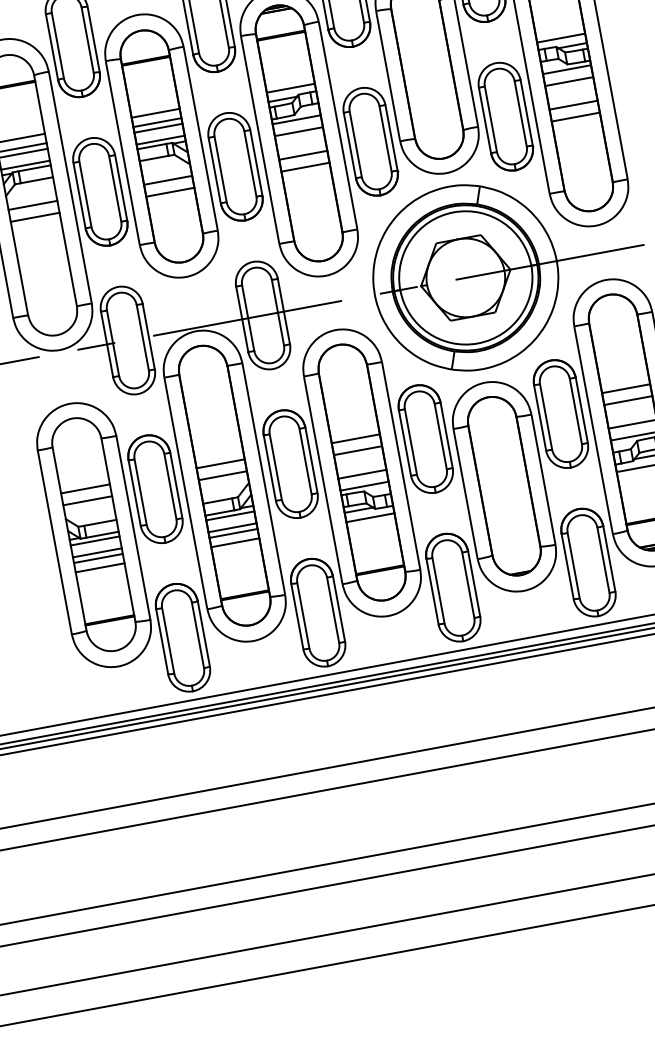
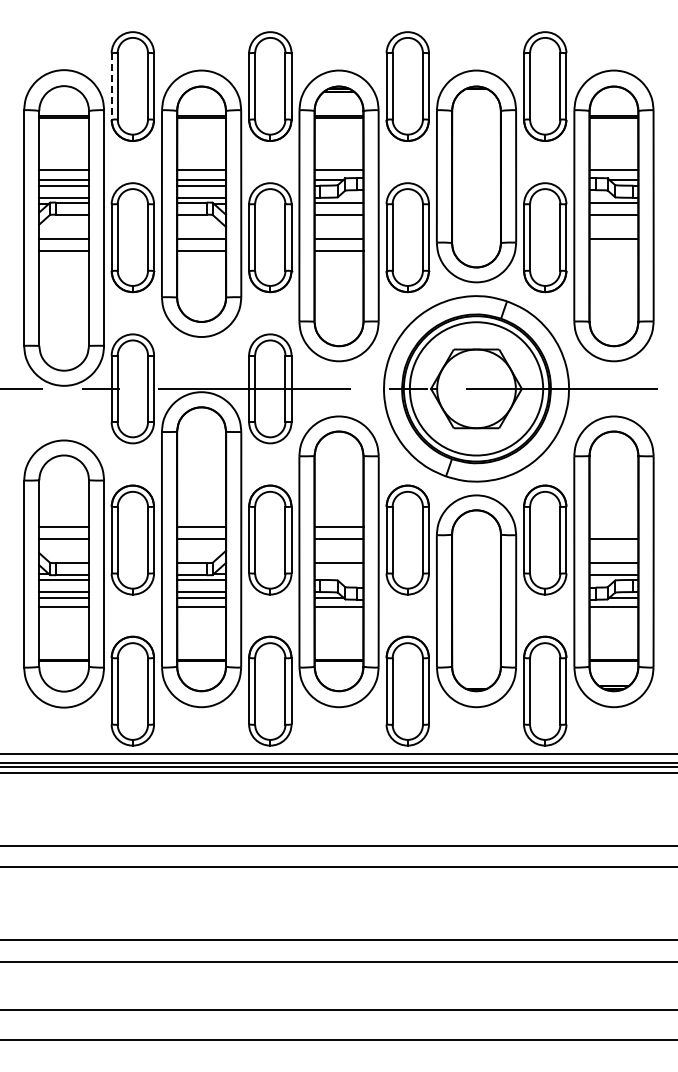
line: (51, 48) -> (111, 87), solid -> dashed
line: (575, 116) -> (613, 250), removed
line: (625, 389) -> (613, 527), removed
line: (364, 486) -> (338, 575), removed

